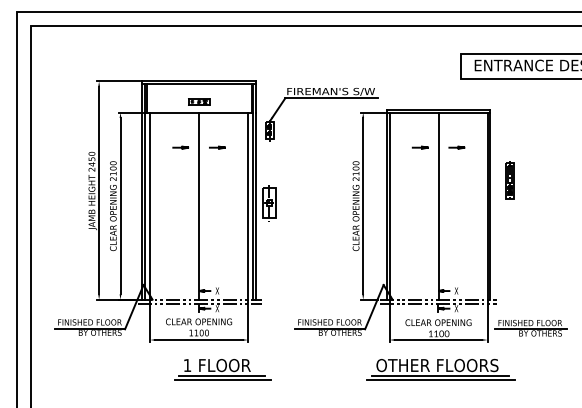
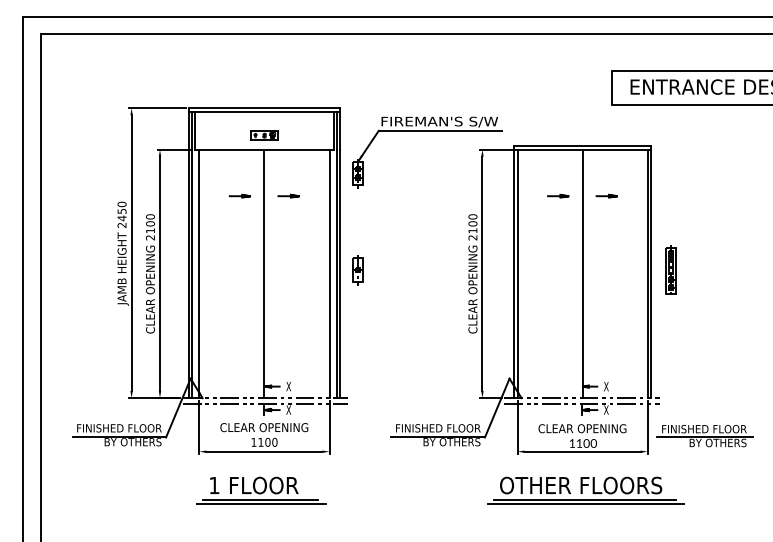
part: (509, 180) -> (670, 270), moved
part: (269, 203) -> (357, 270), size x0.62
part: (222, 369) -> (260, 490), moved

